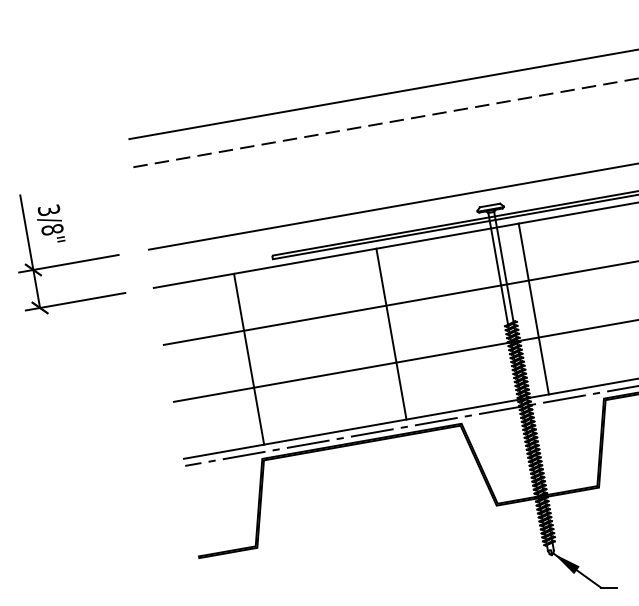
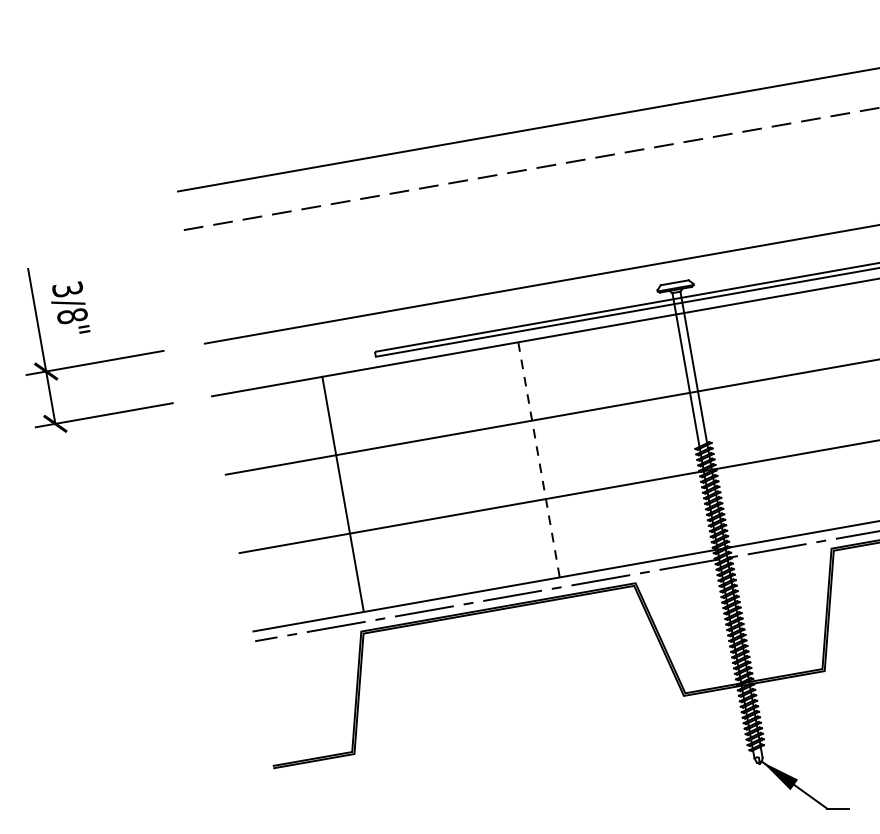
line: (533, 308) -> (734, 424), removed
line: (391, 334) -> (539, 460), solid -> dashed

